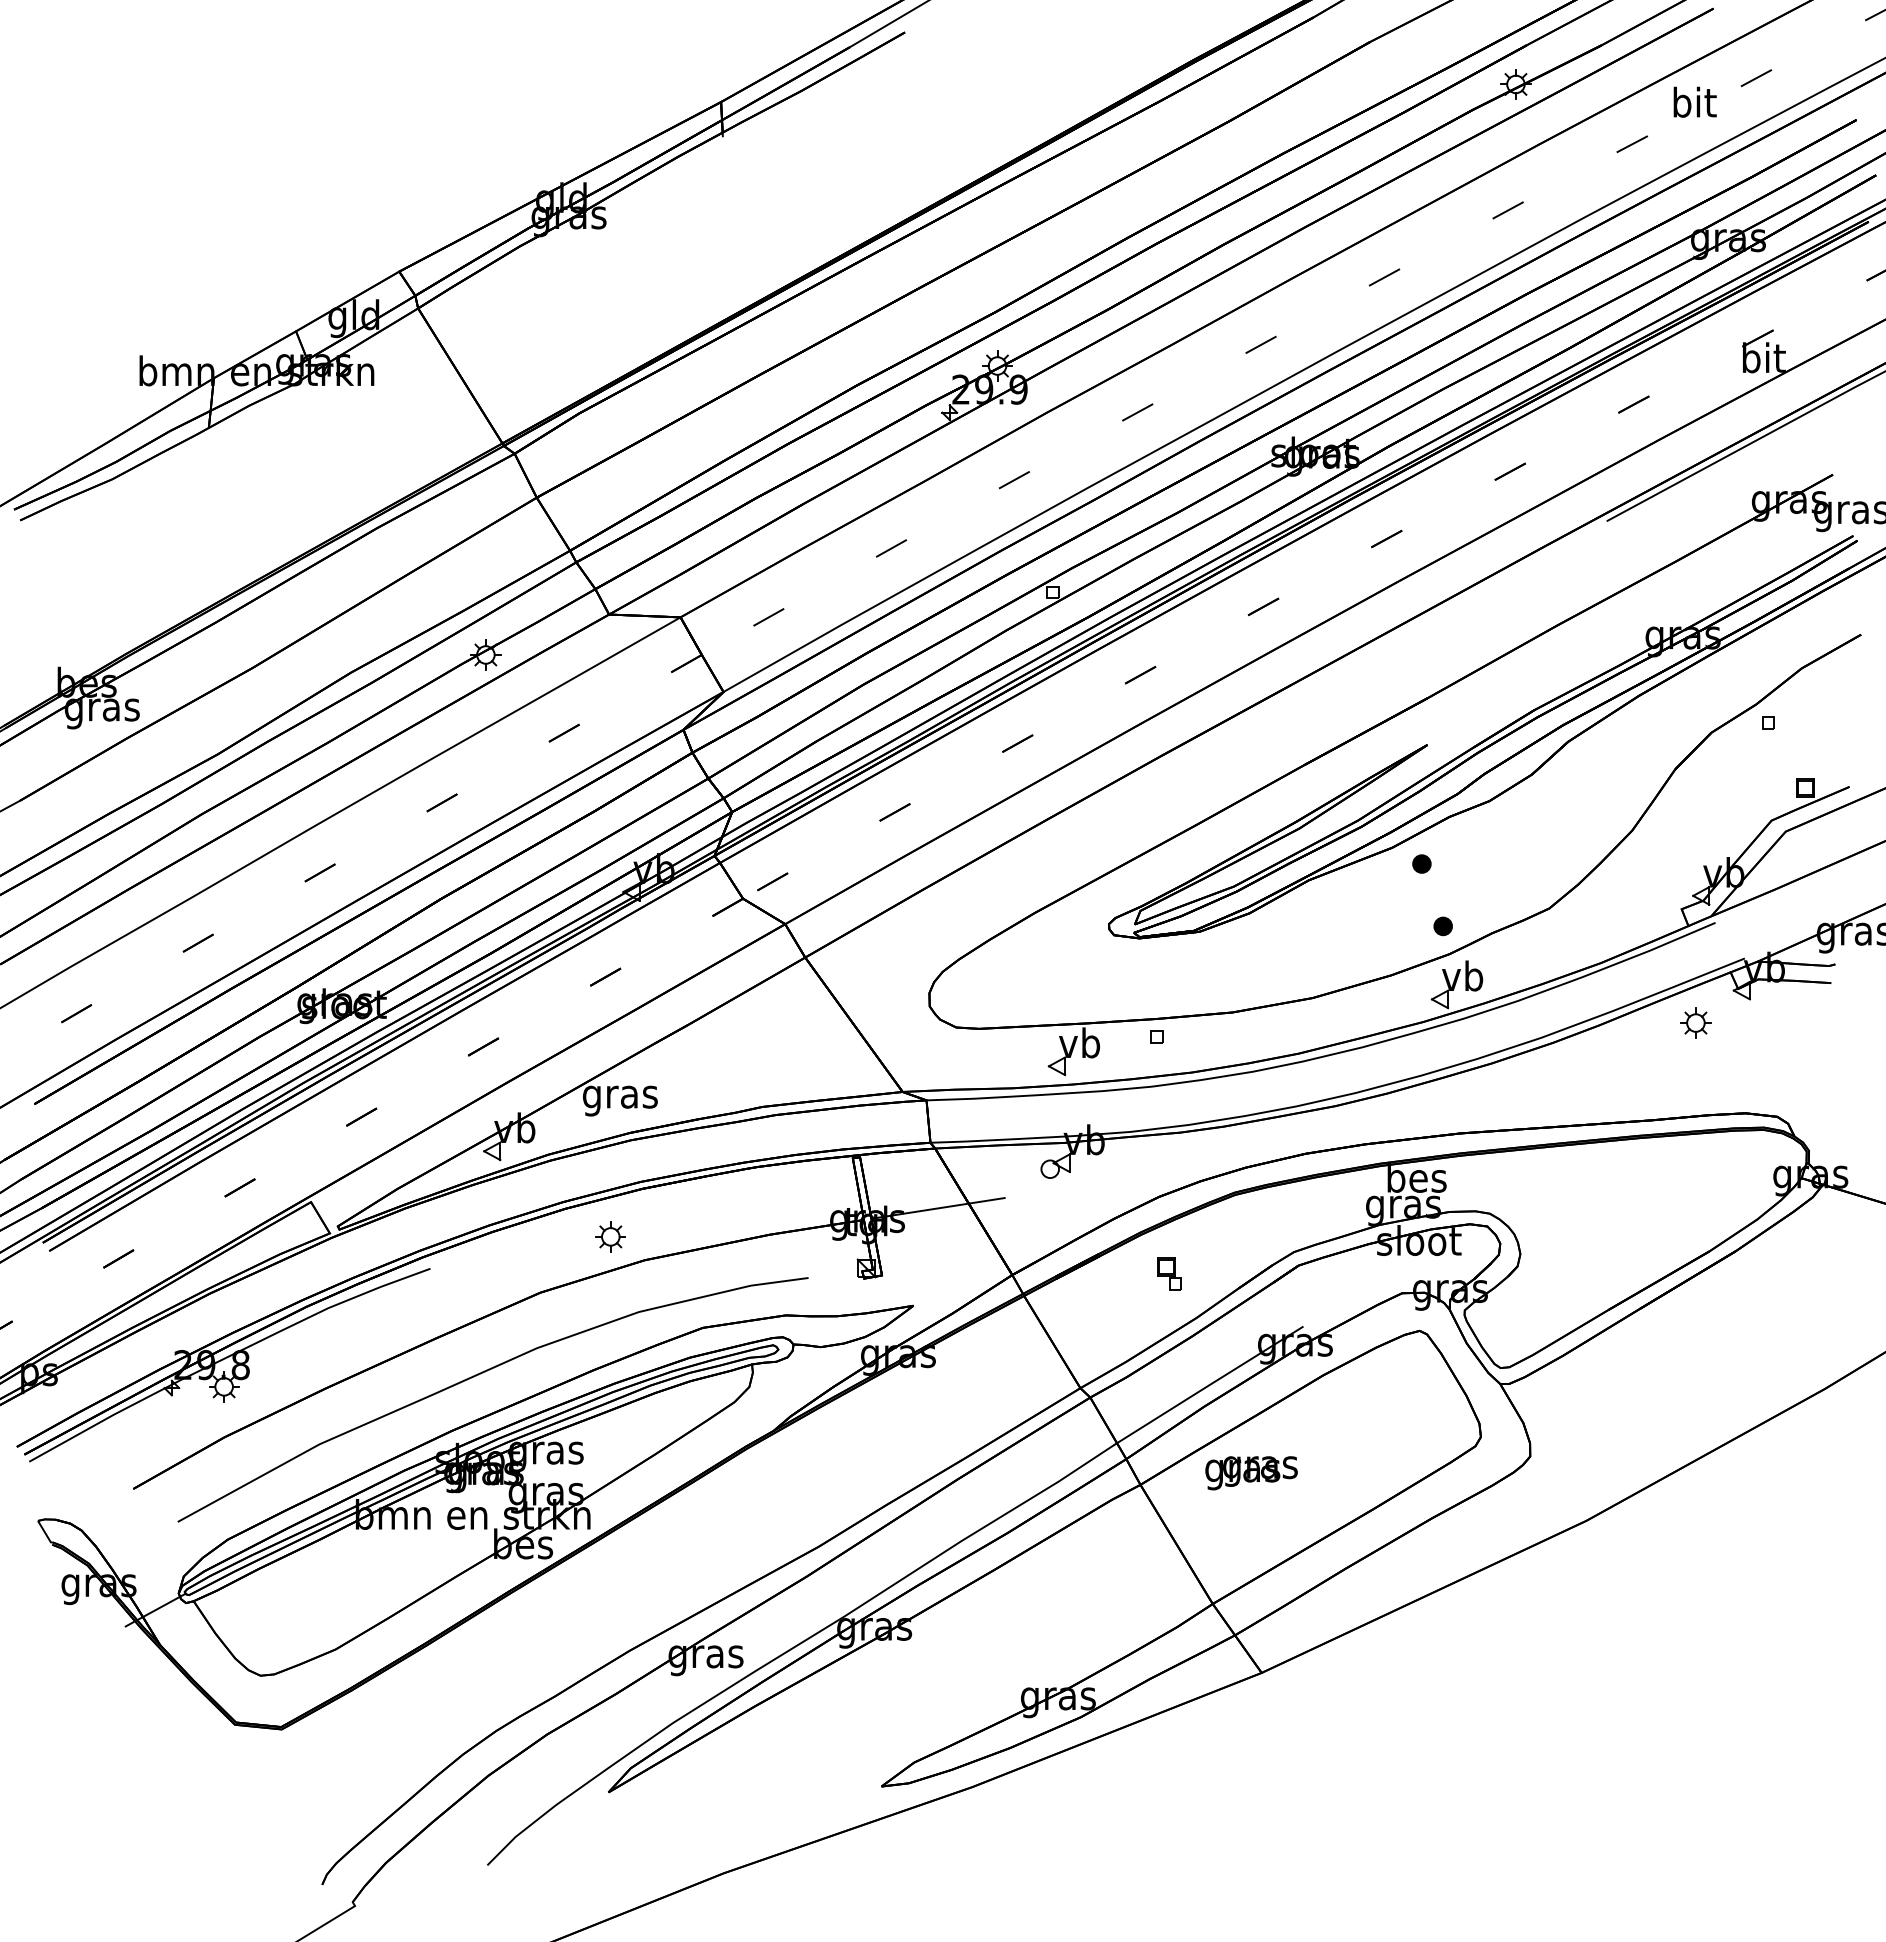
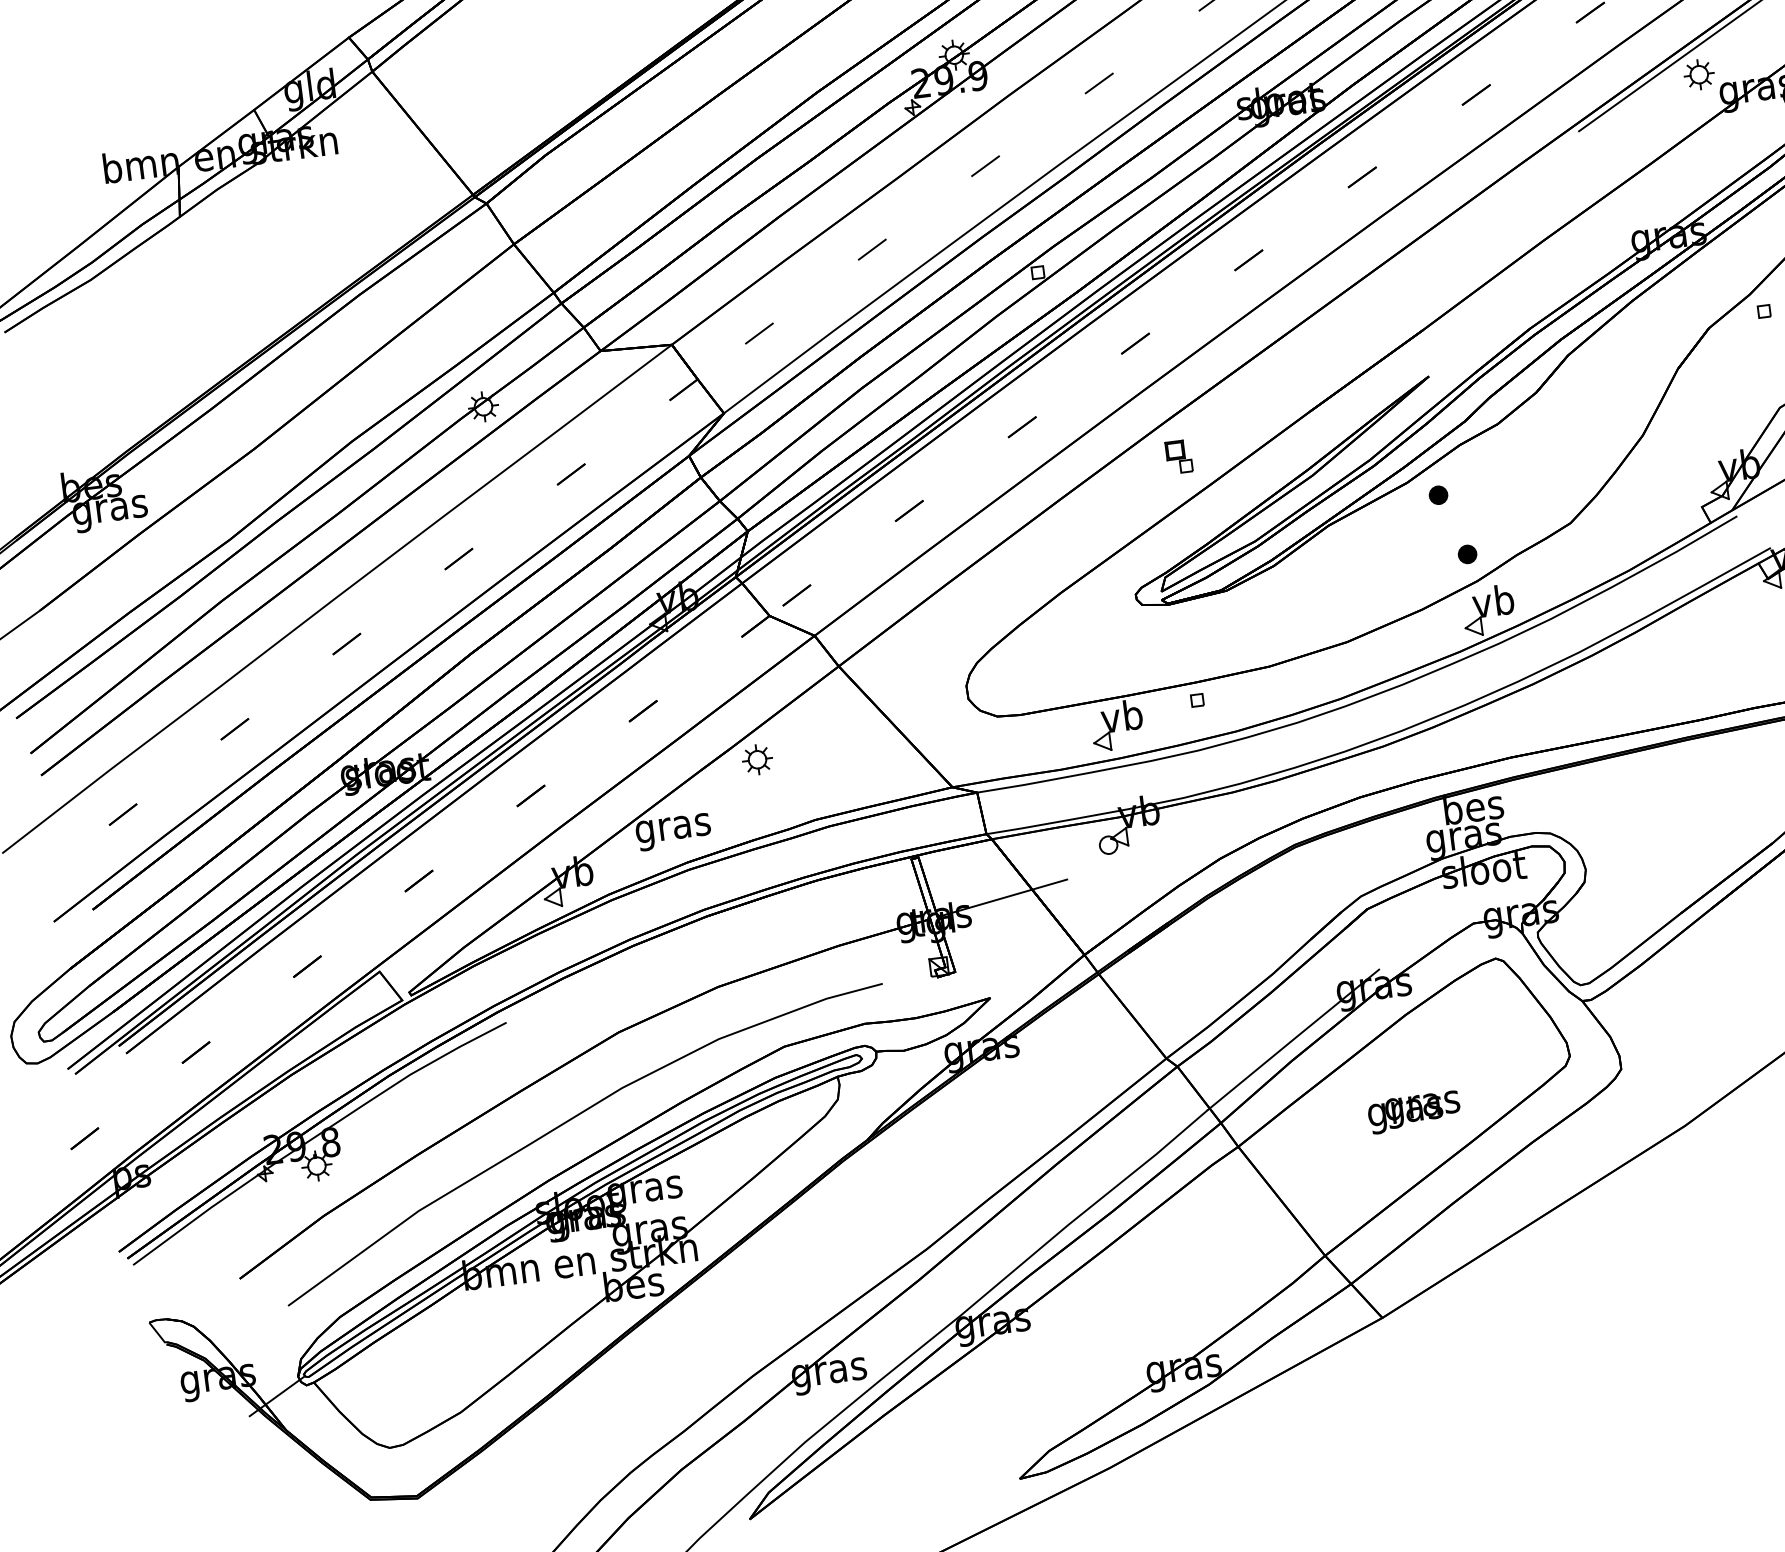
part: (1695, 1022) -> (1698, 74), moved
part: (610, 1236) -> (757, 759), moved
part: (1169, 1273) -> (1179, 456), moved
text: (1251, 1473) -> (1414, 1112), moved

